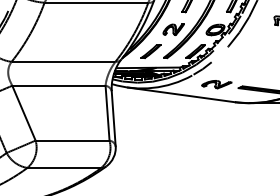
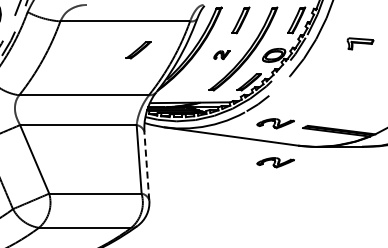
part: (173, 29) -> (221, 54), size x0.6
part: (151, 51) -> (138, 50), moved
part: (216, 115) -> (275, 162), added
line: (113, 118) -> (146, 165), solid -> dashed

